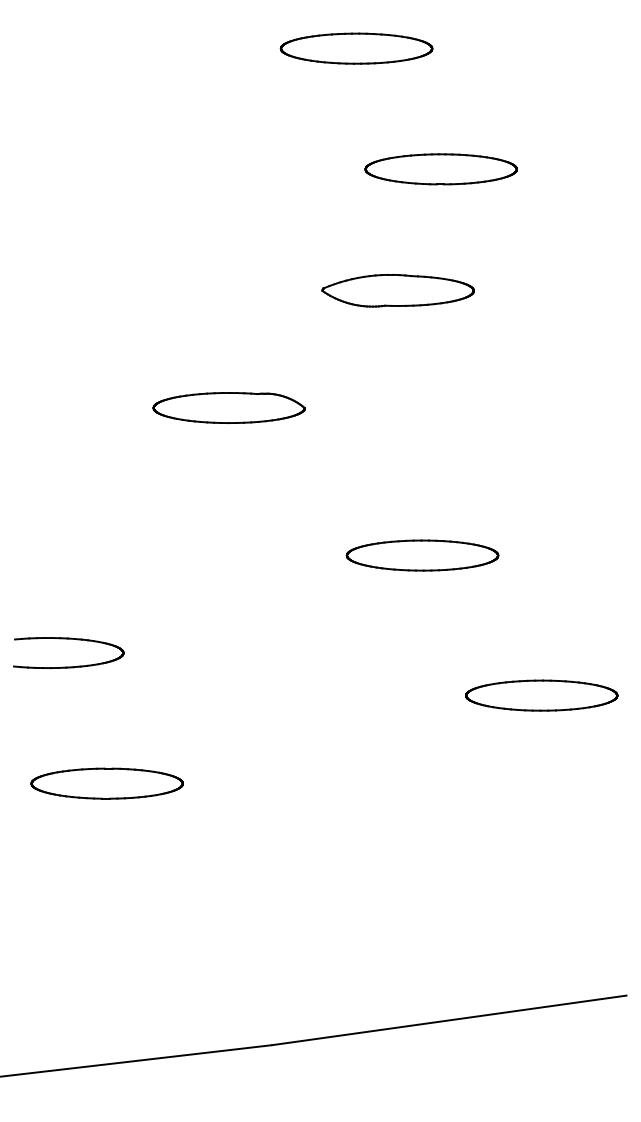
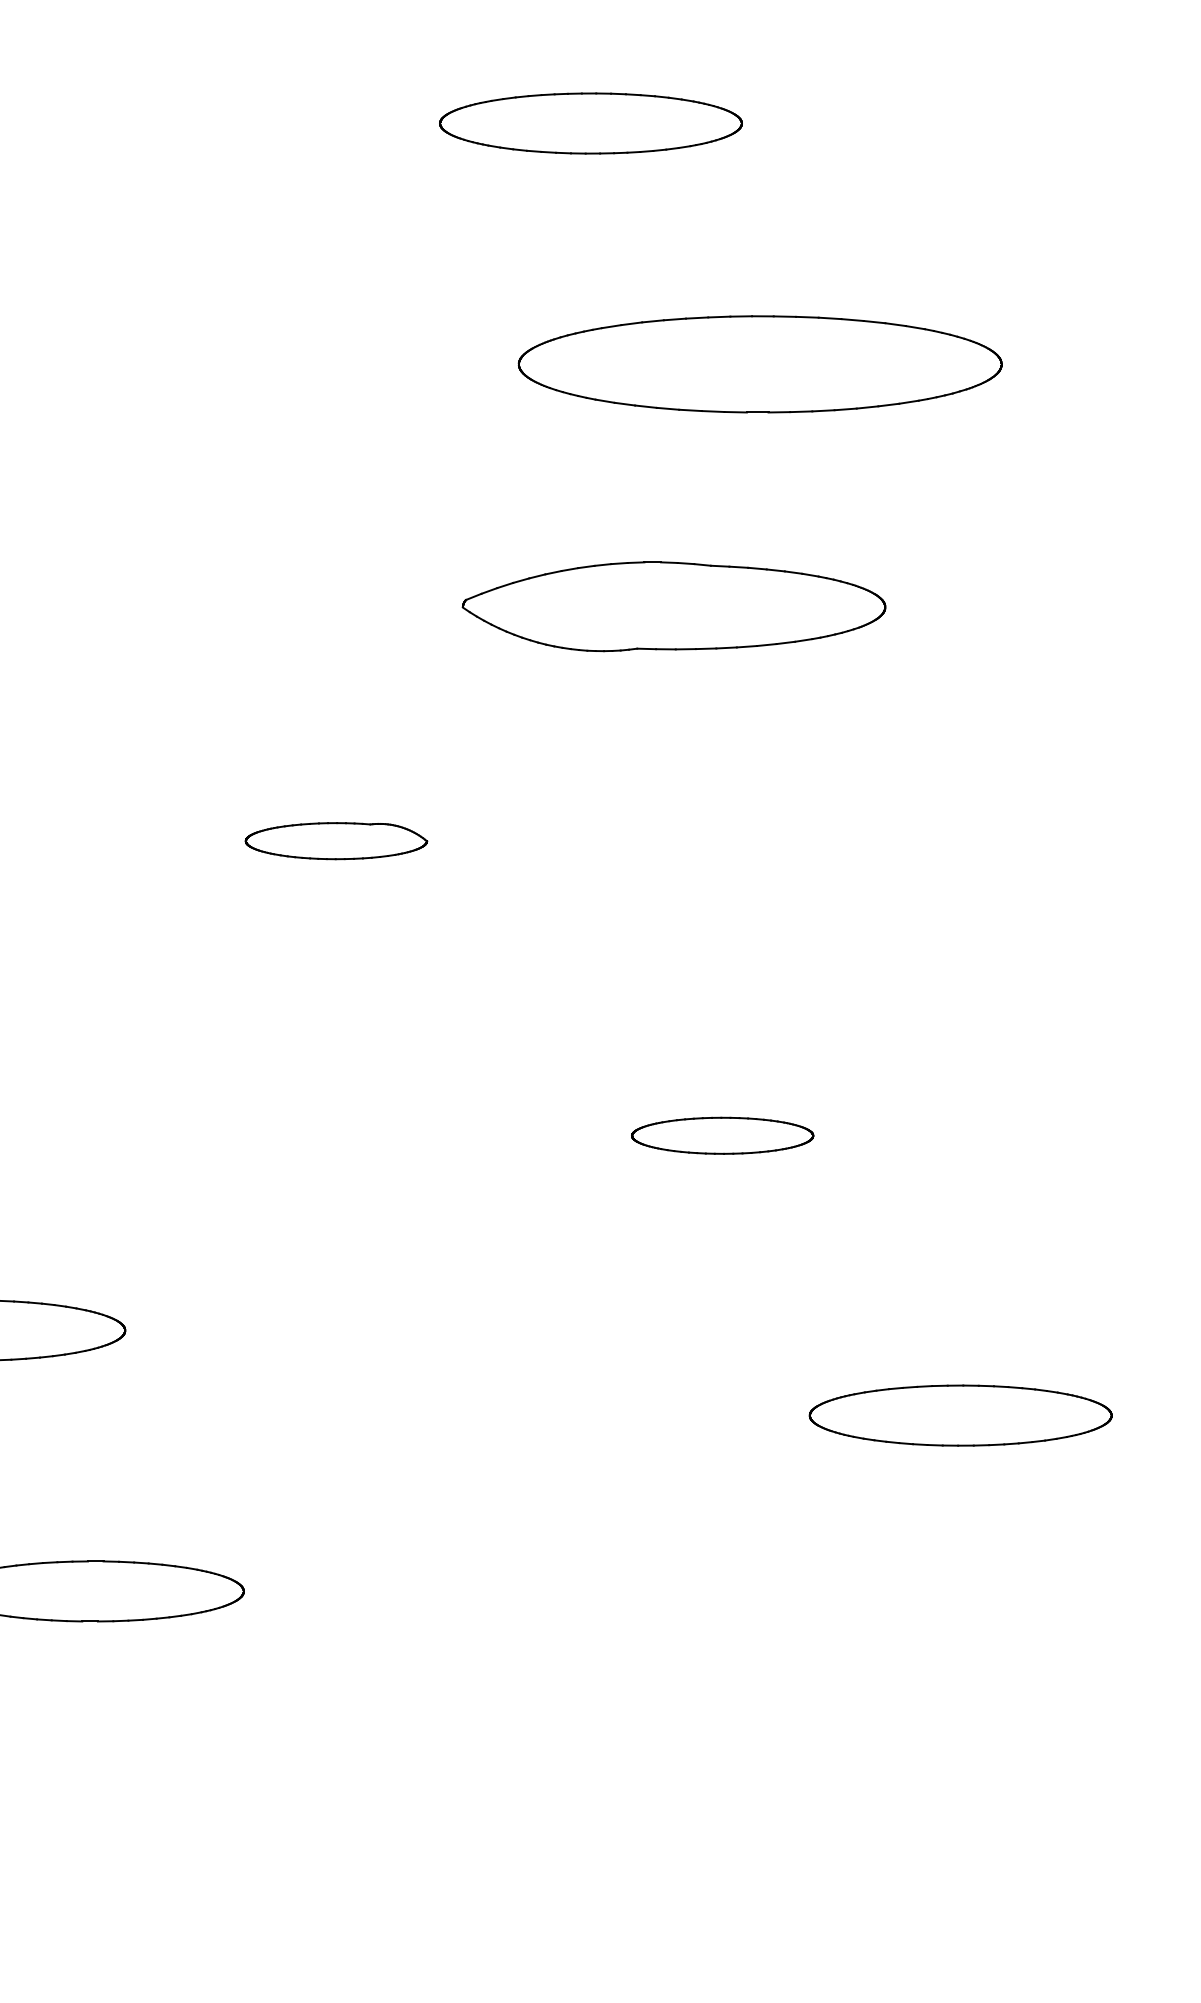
part: (440, 169) -> (758, 364), size x1.6
part: (397, 290) -> (672, 606), size x1.4
part: (228, 407) -> (335, 840), size x0.6
part: (422, 555) -> (722, 1135), size x0.6

